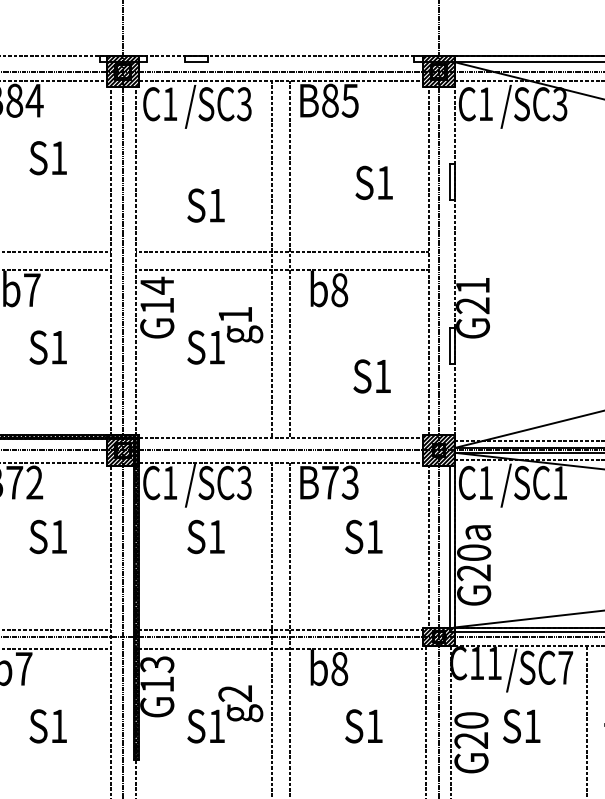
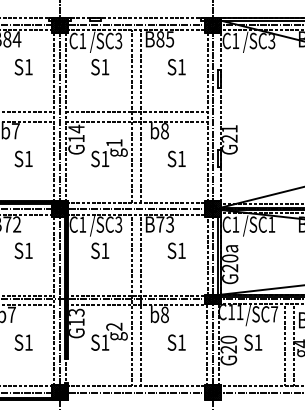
text: (373, 183) -> (176, 67), moved
text: (206, 206) -> (100, 67), moved
text: (371, 375) -> (176, 158), moved

